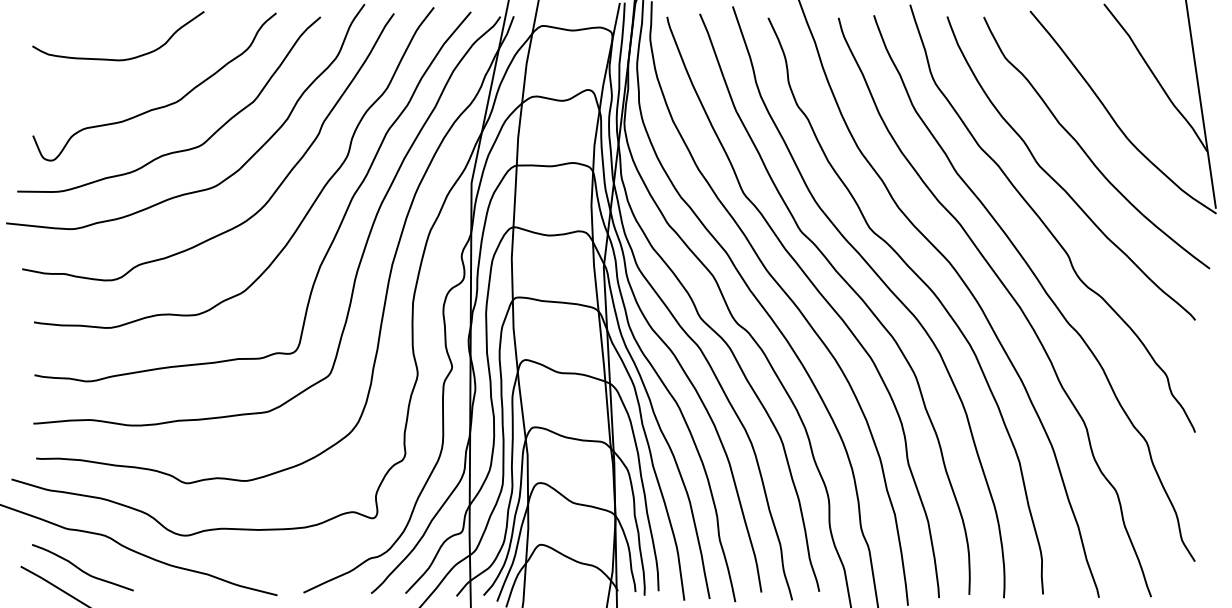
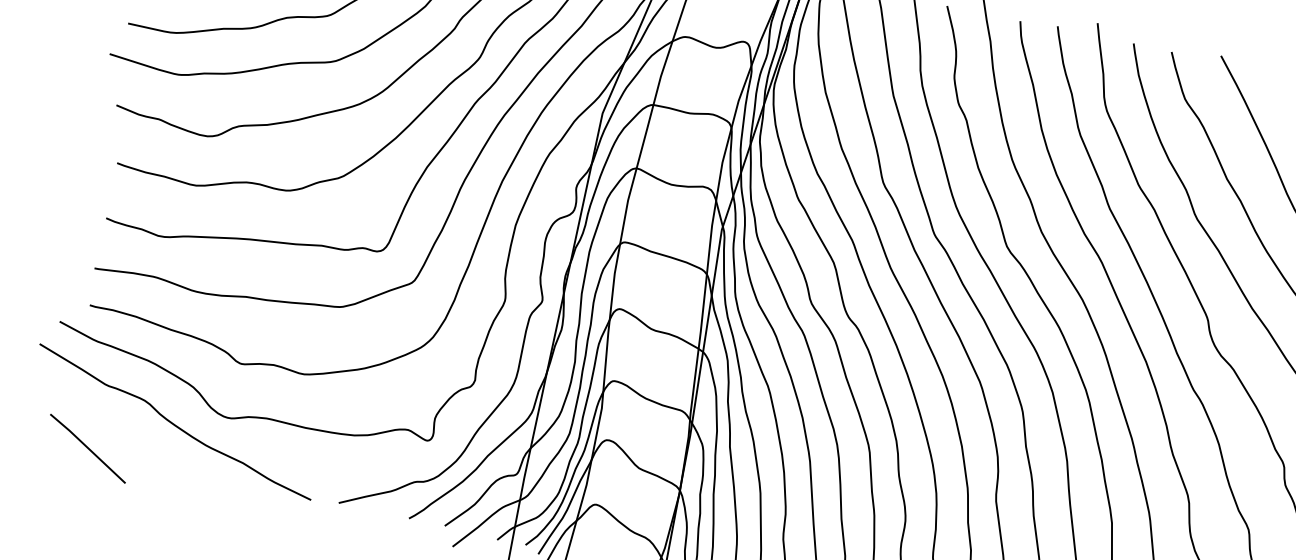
curve: (82, 569) -> (113, 430), removed

